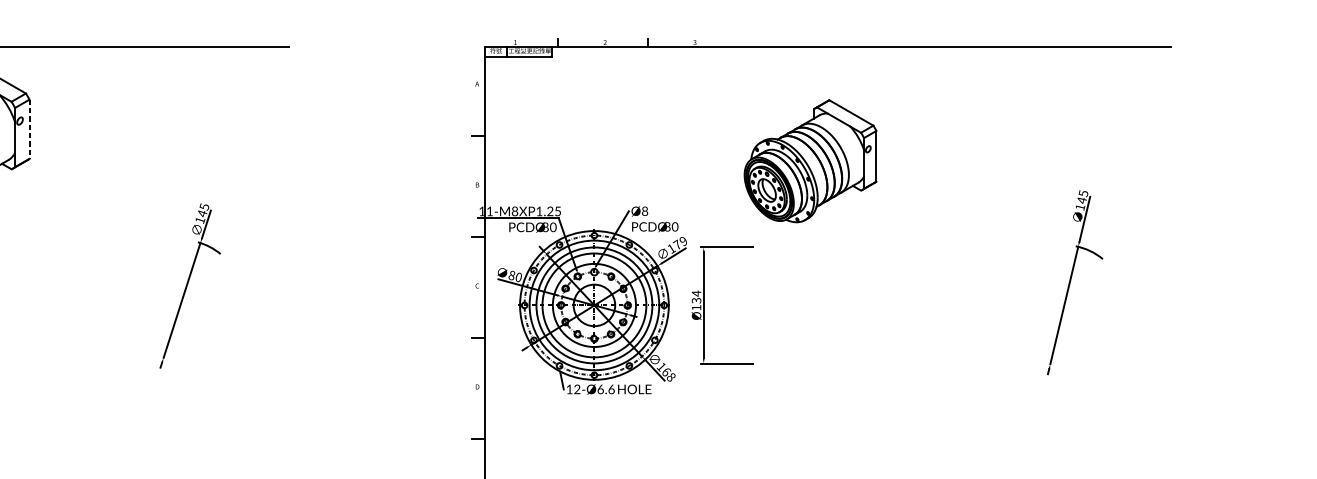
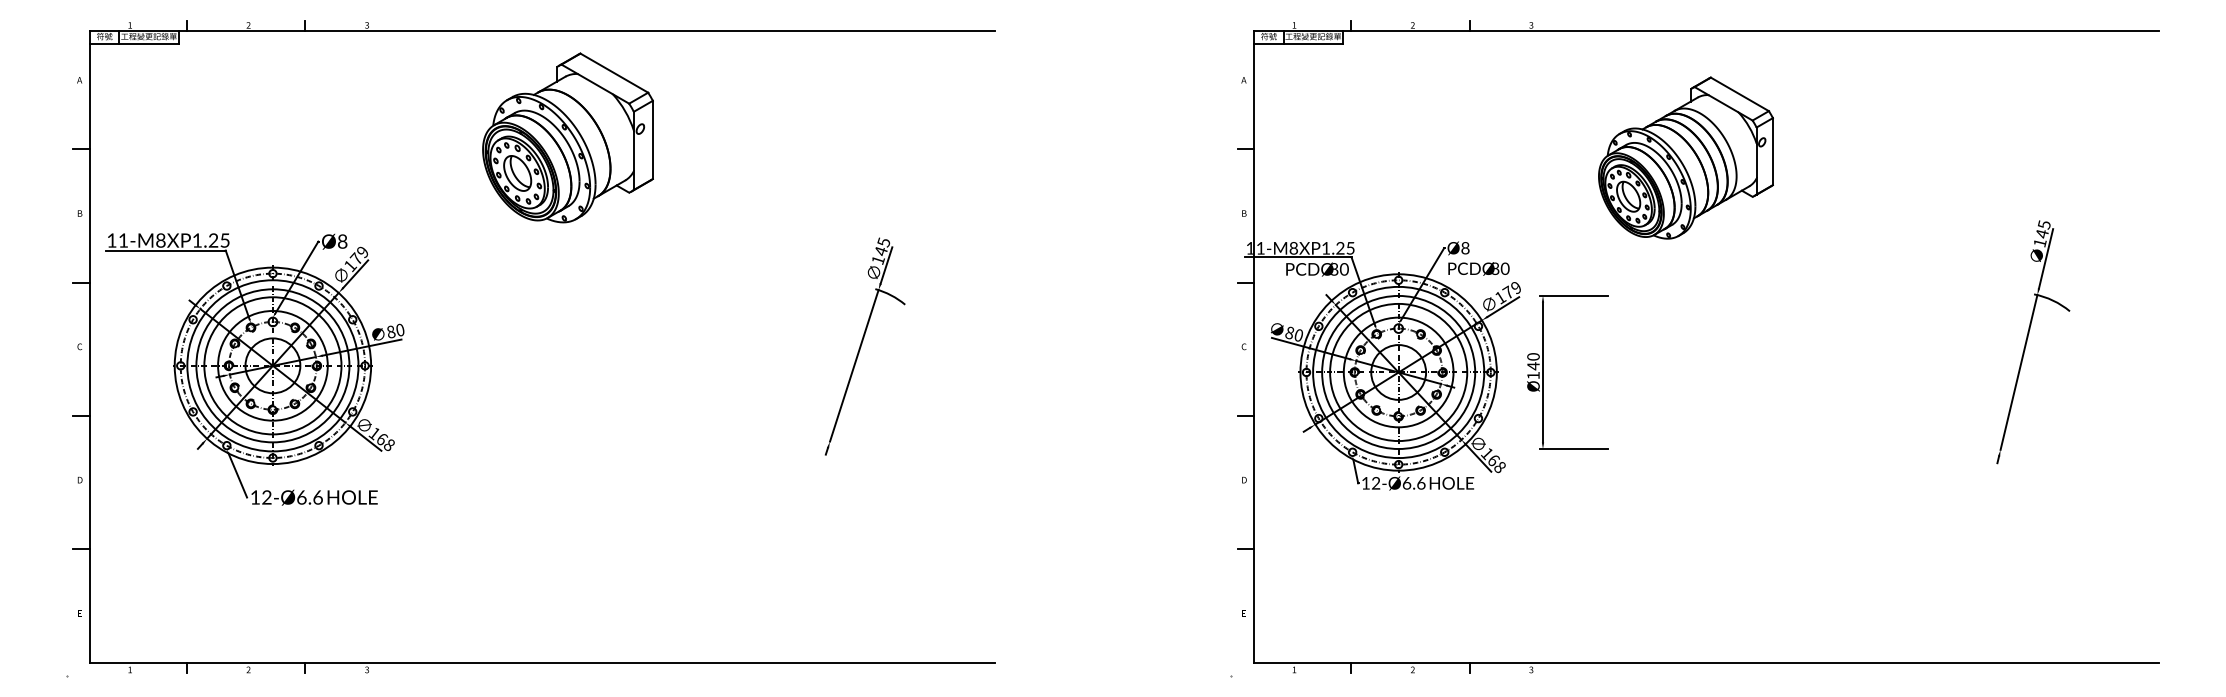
line: (29, 129) -> (652, 140), dashed -> solid
part: (810, 160) -> (1685, 157), moved
text: (696, 297) -> (1533, 361), Ø134 -> Ø140

